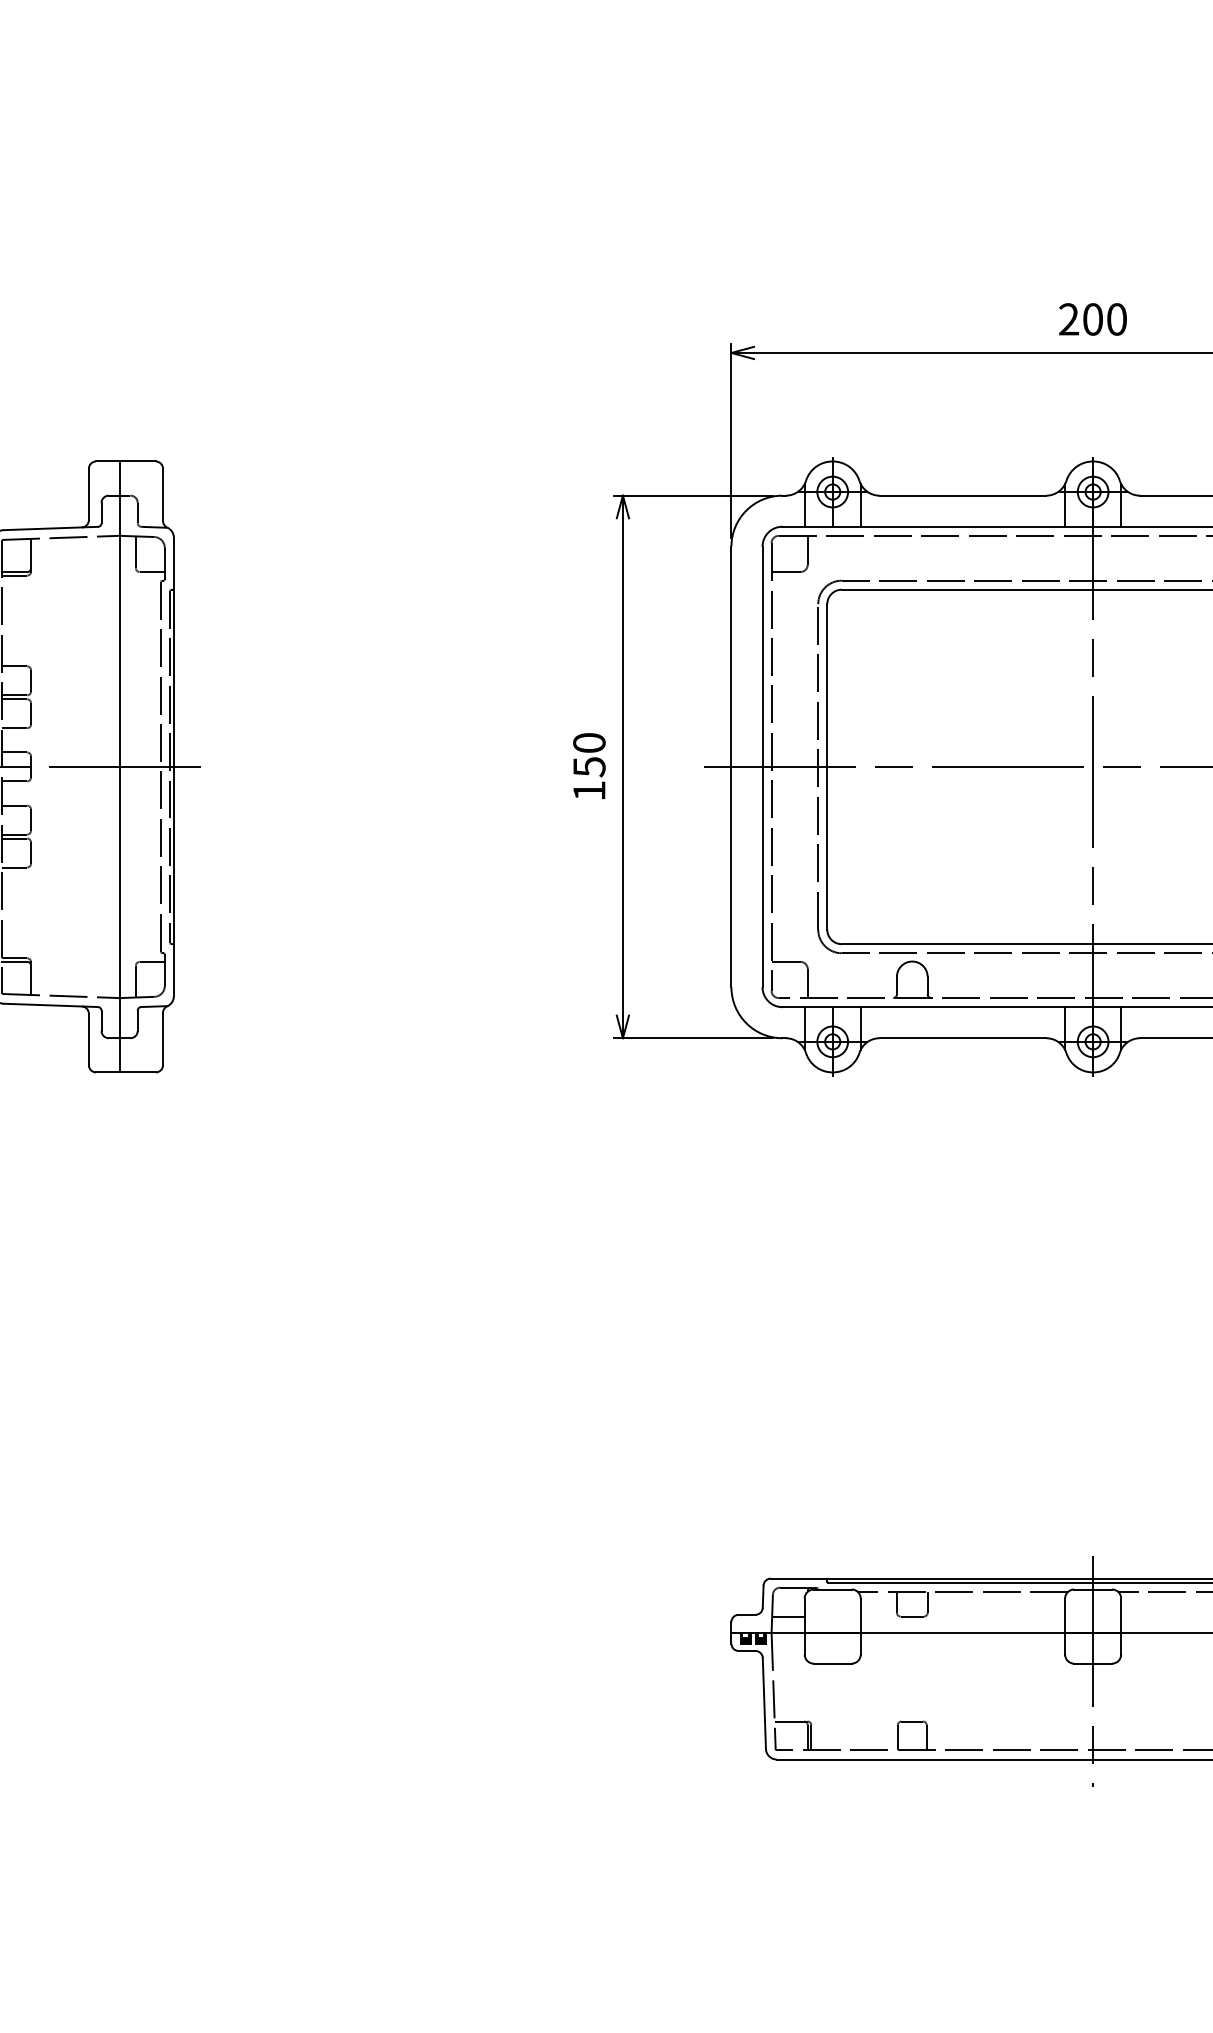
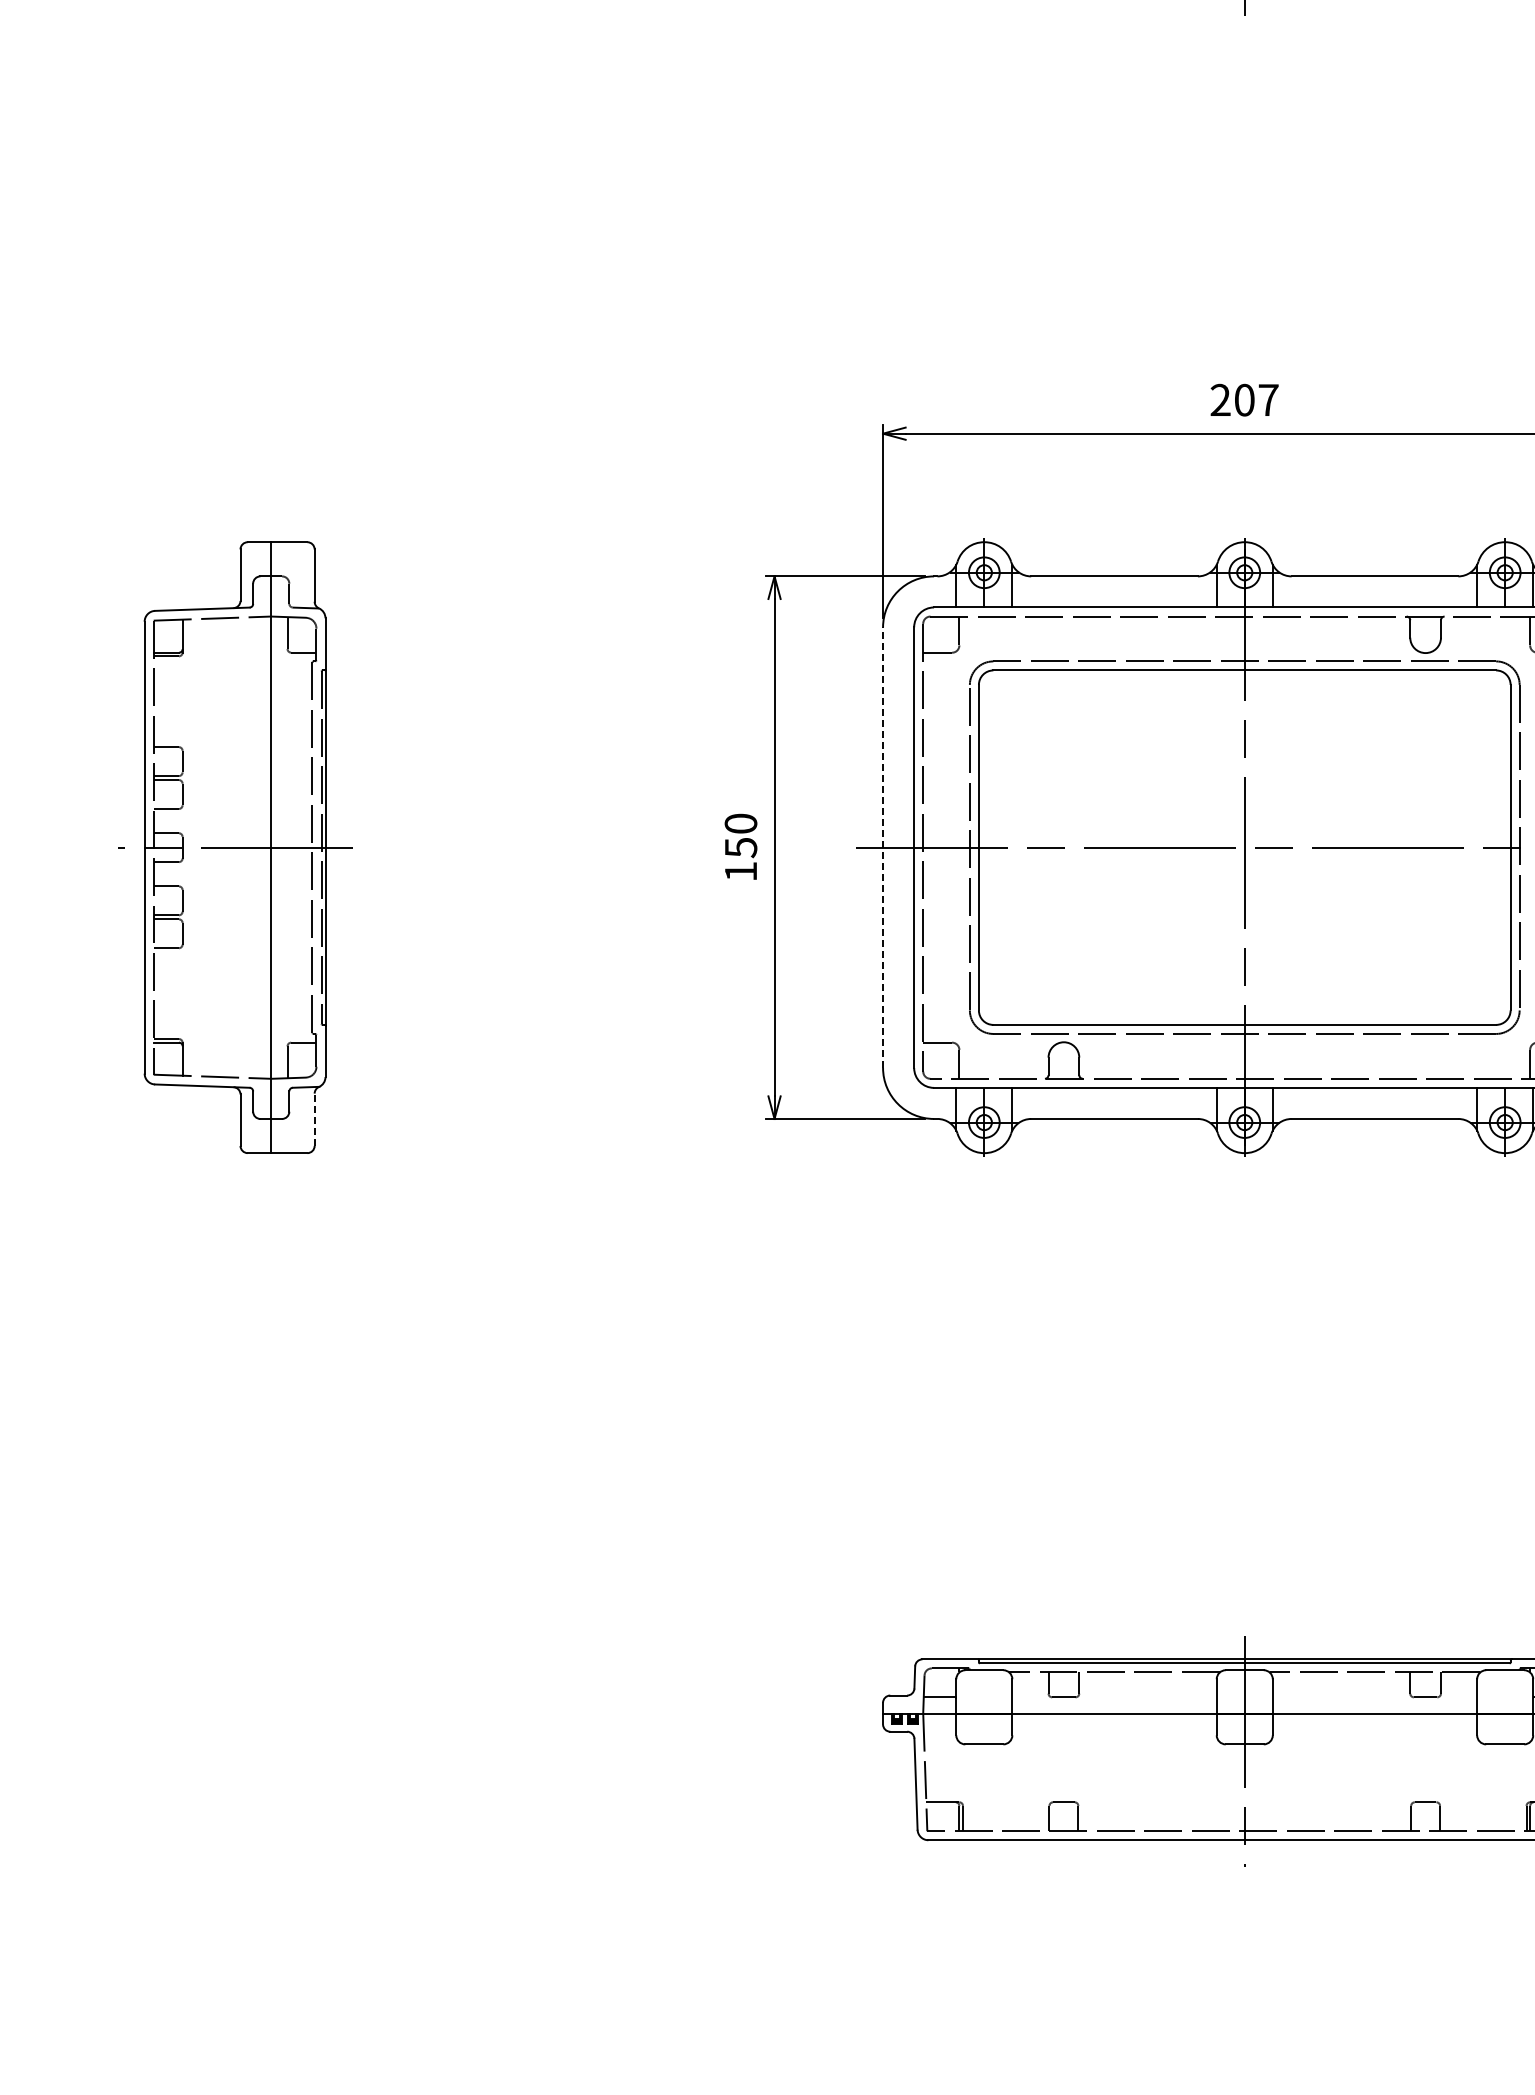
text: (1116, 318) -> (1268, 399), 200 -> 207
line: (731, 766) -> (883, 847), solid -> dashed
line: (162, 1038) -> (314, 1119), solid -> dashed

